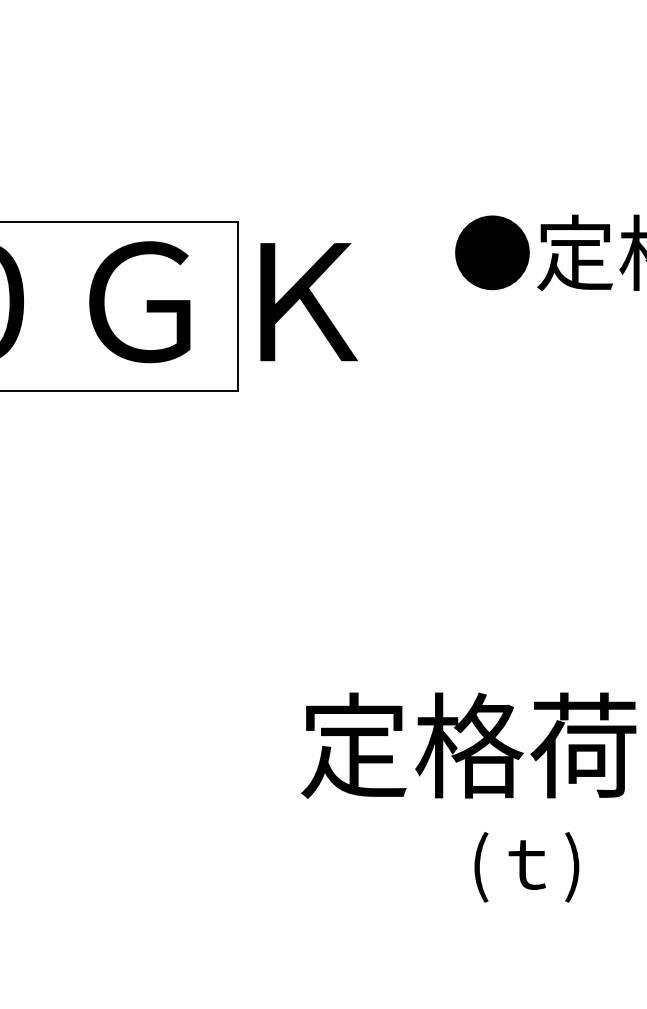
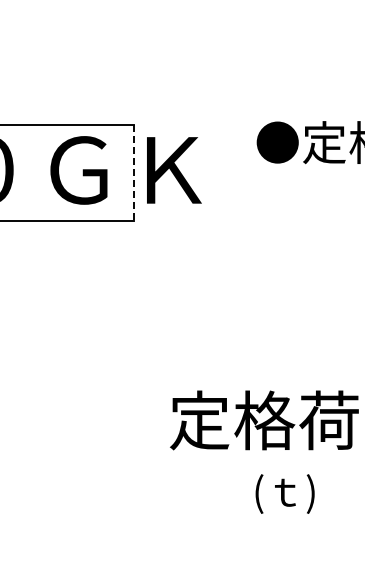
line: (238, 307) -> (134, 173), solid -> dashed
text: (525, 866) -> (284, 493), moved

